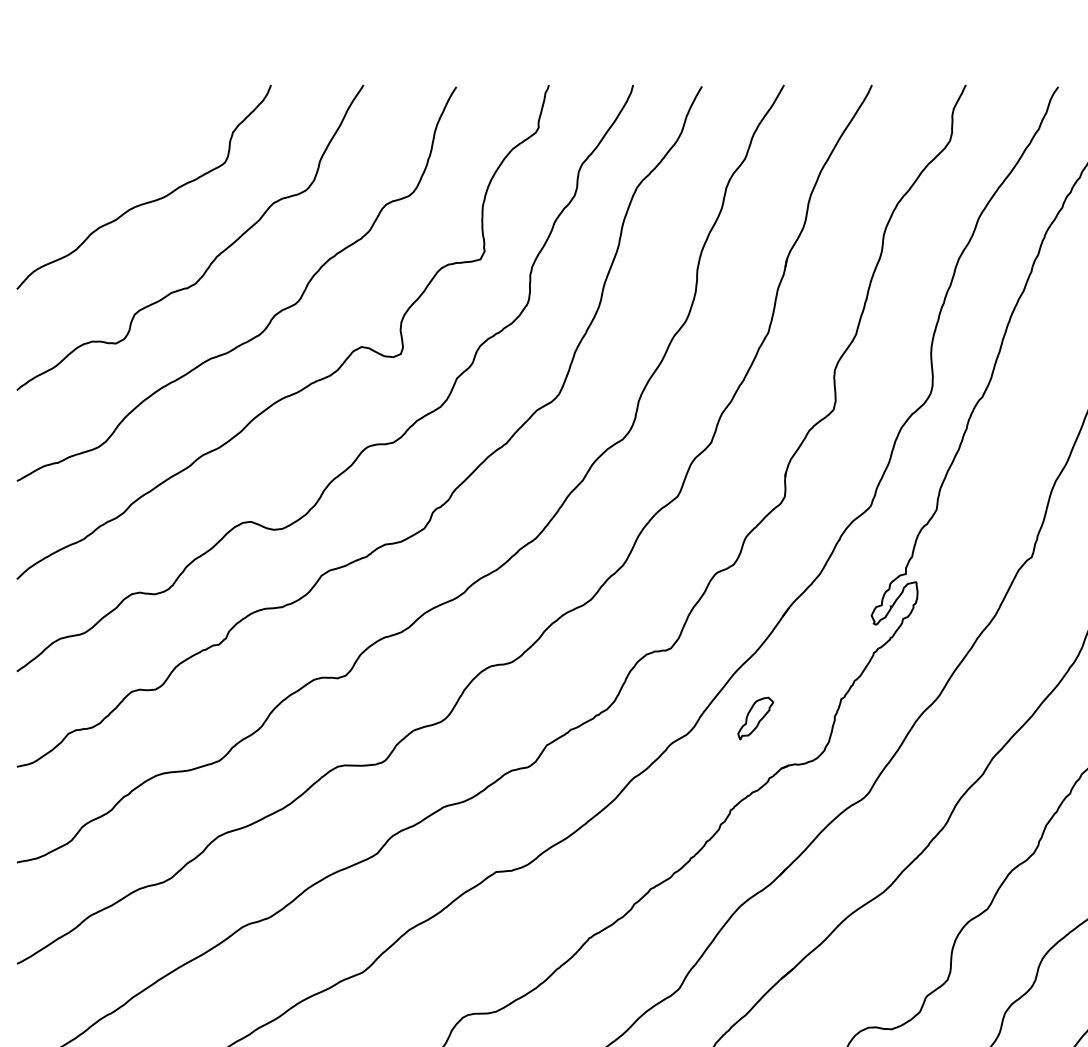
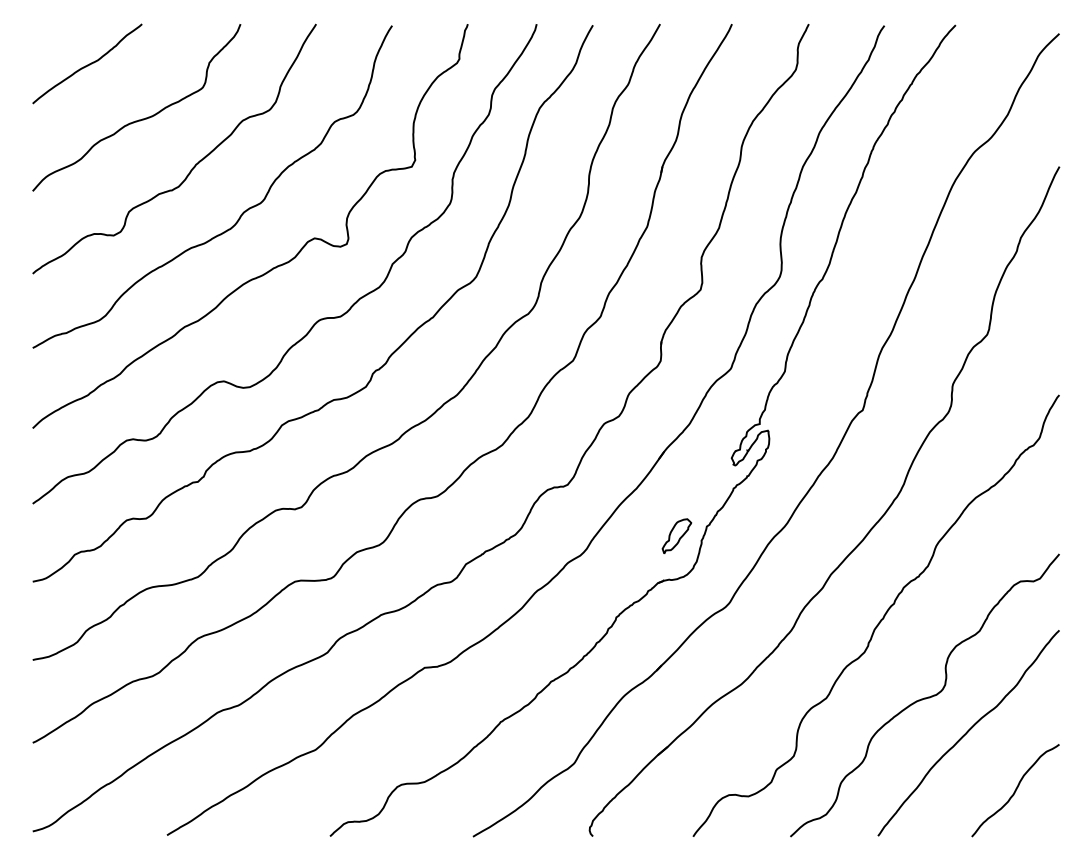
curve: (83, 134) -> (87, 64), added
part: (755, 717) -> (676, 535), moved

